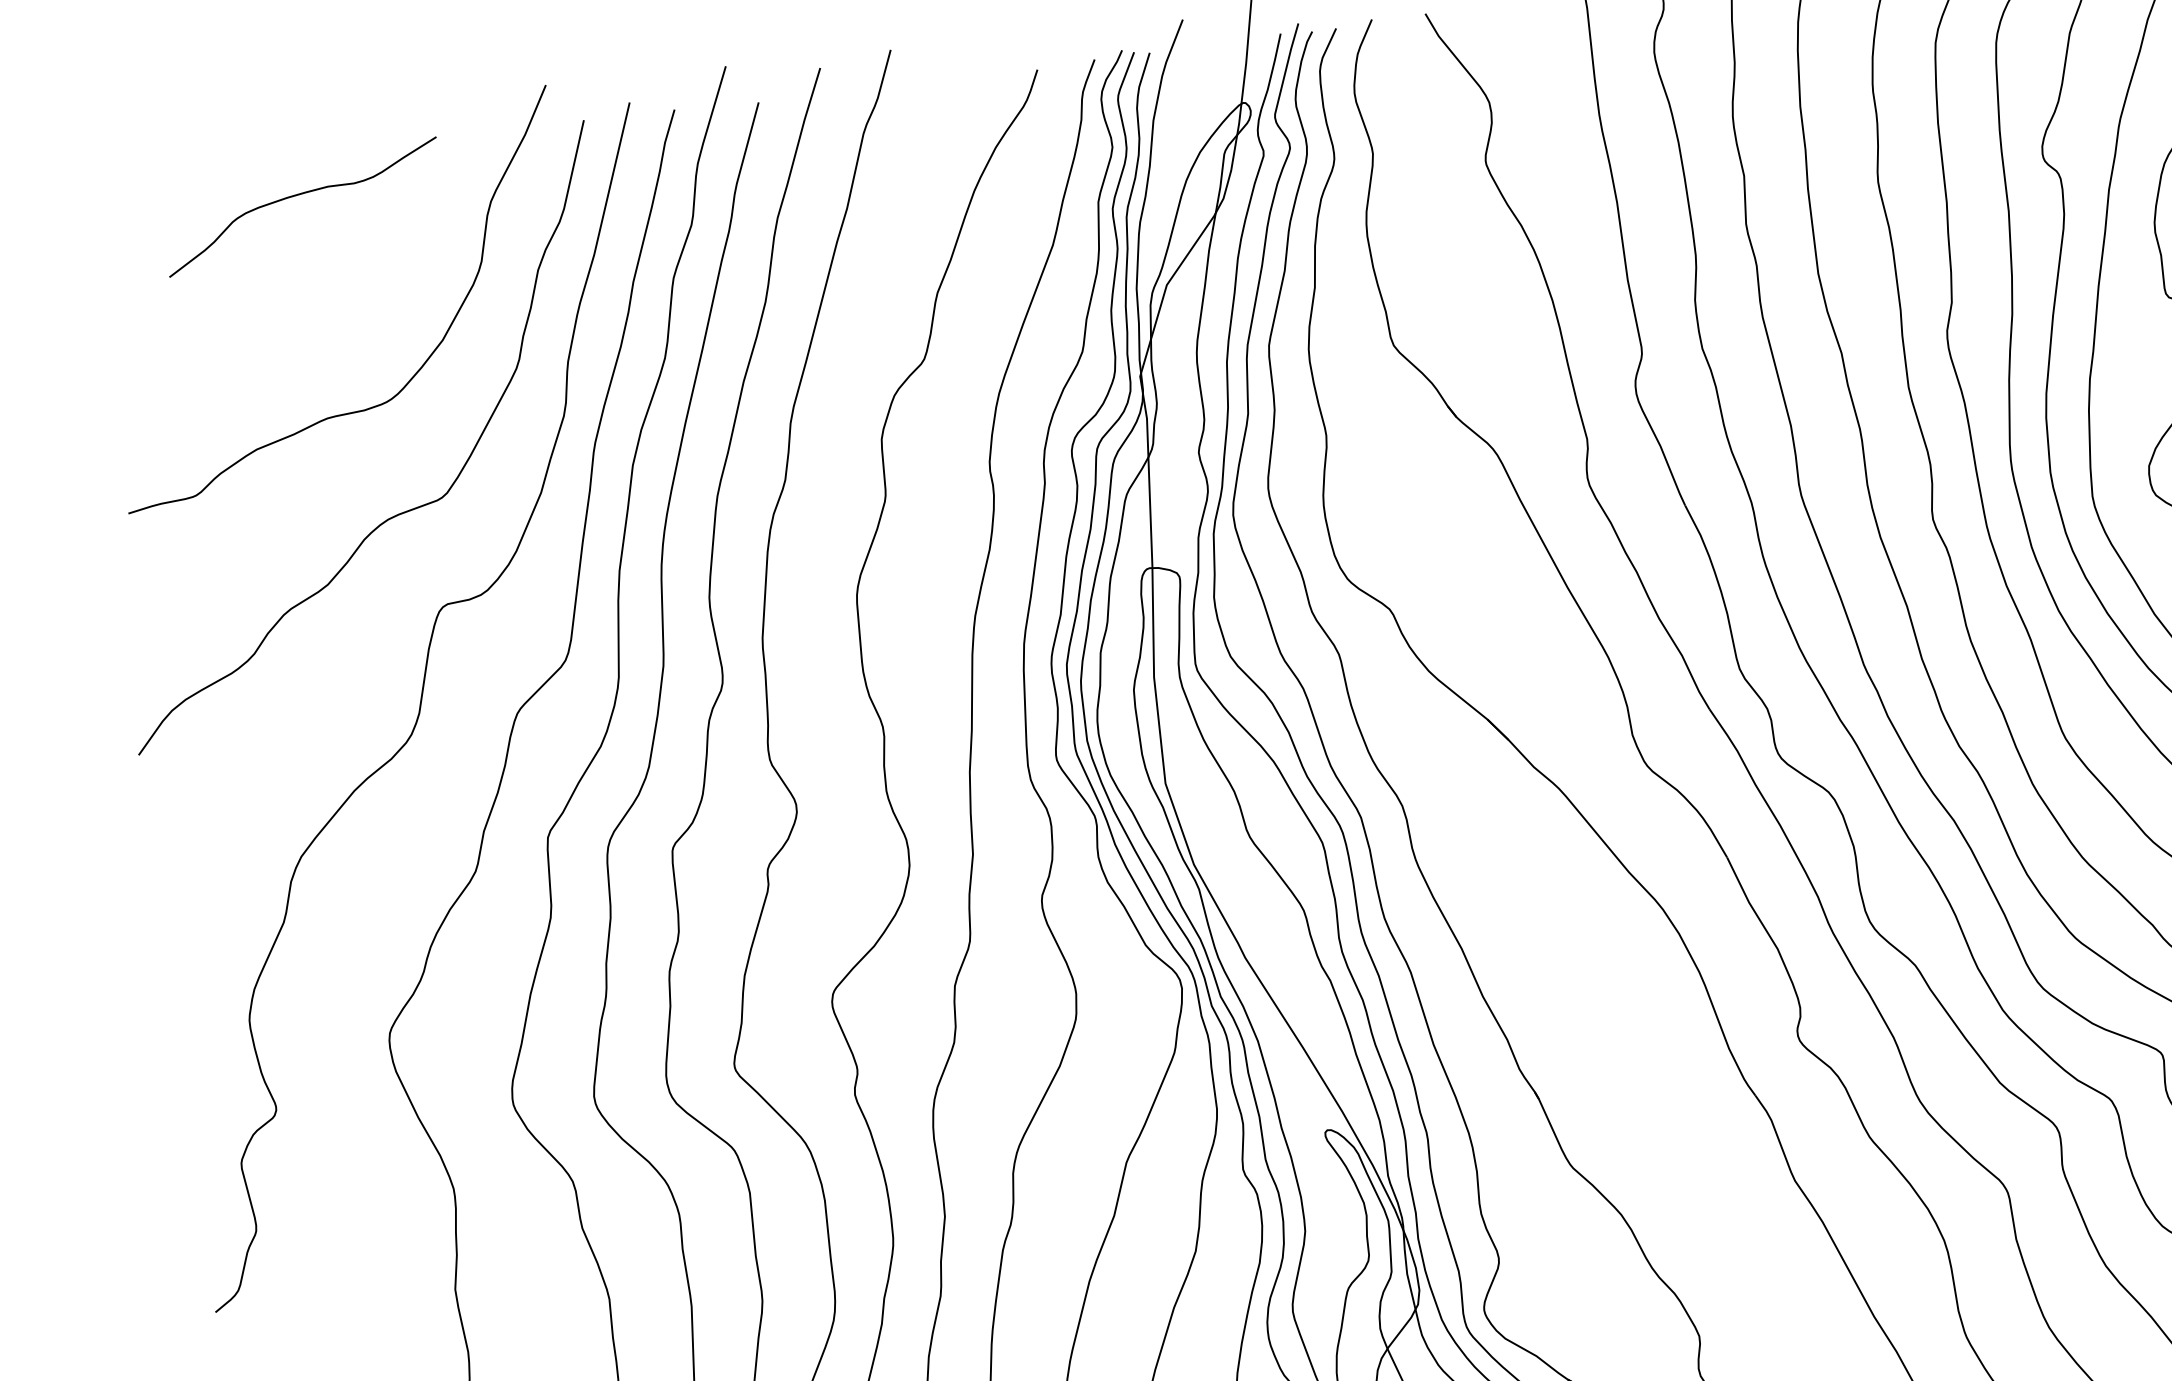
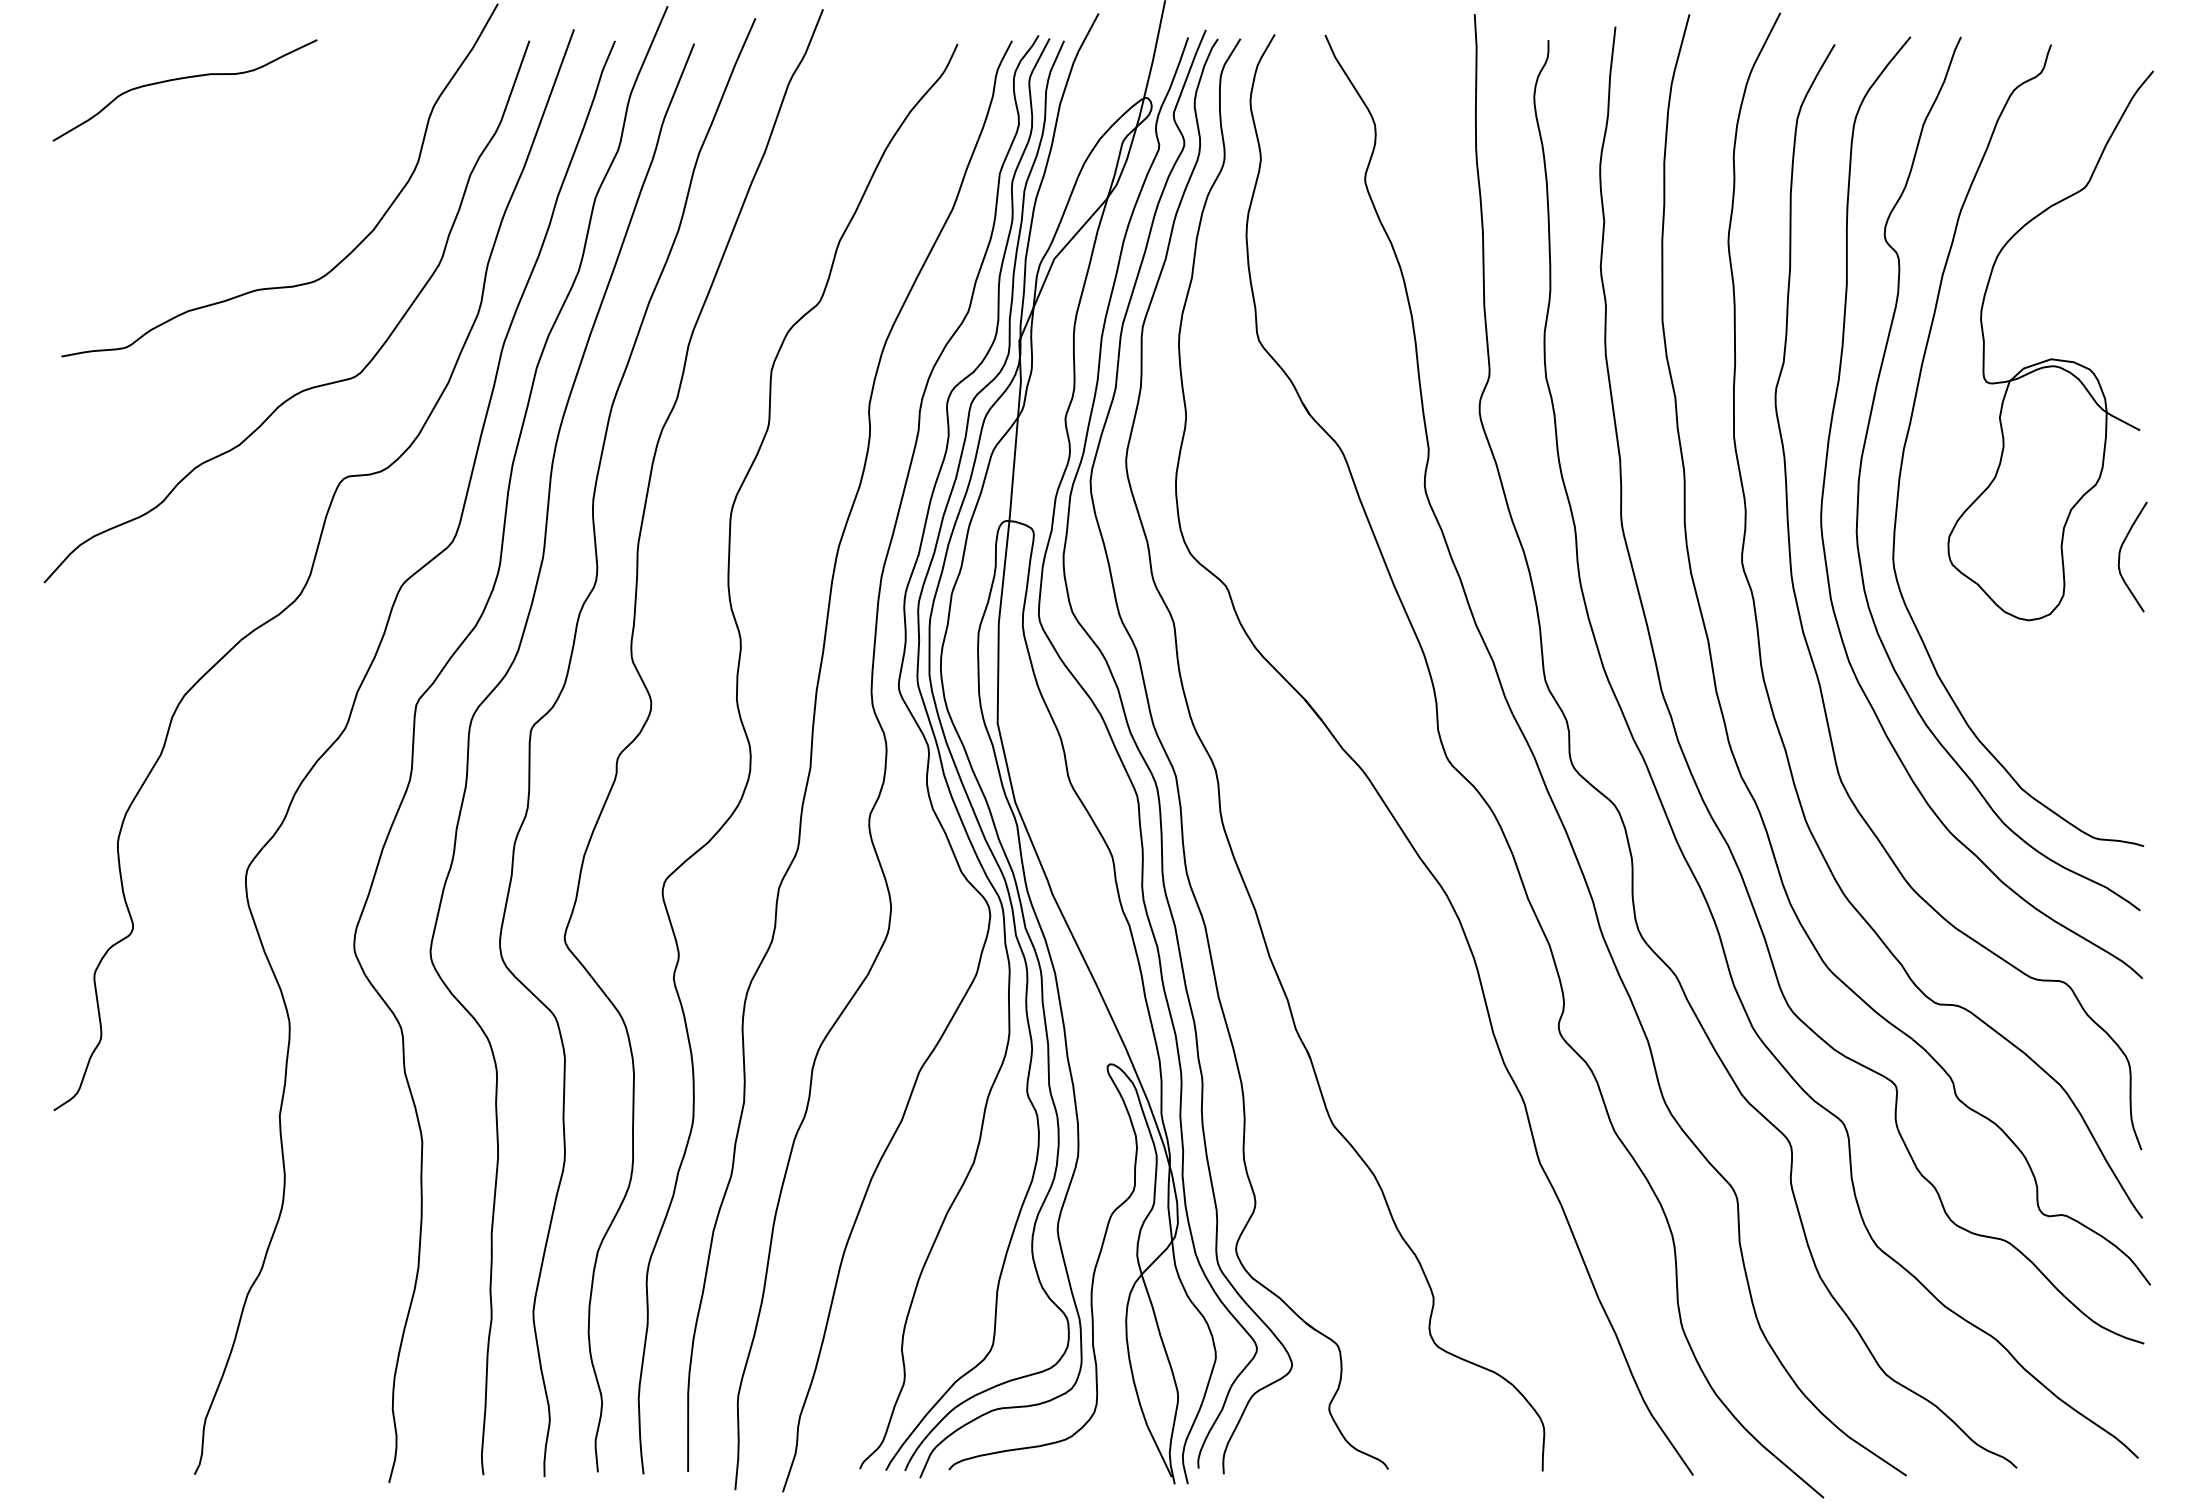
curve: (298, 195) -> (182, 79), moved

